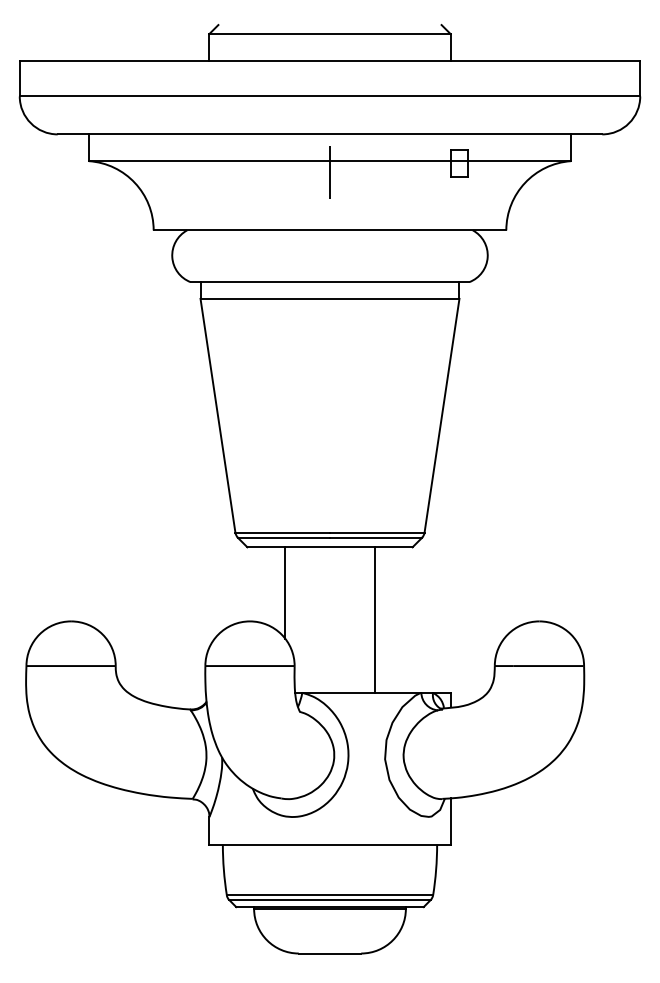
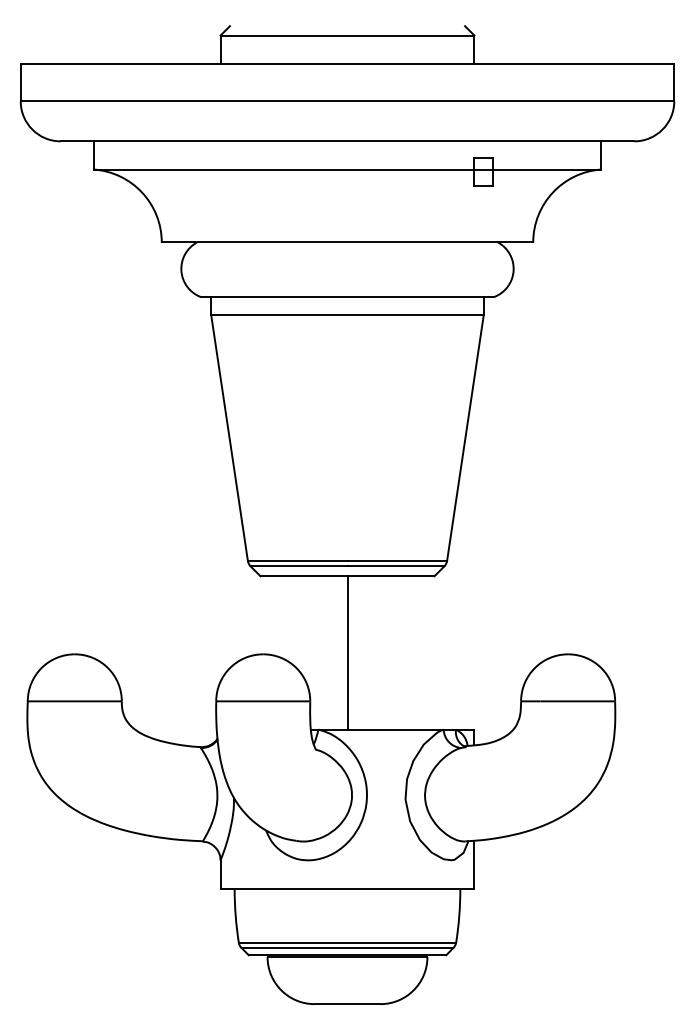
line: (330, 172) -> (348, 181), removed
line: (285, 592) -> (300, 623), removed
line: (374, 619) -> (348, 652), moved

